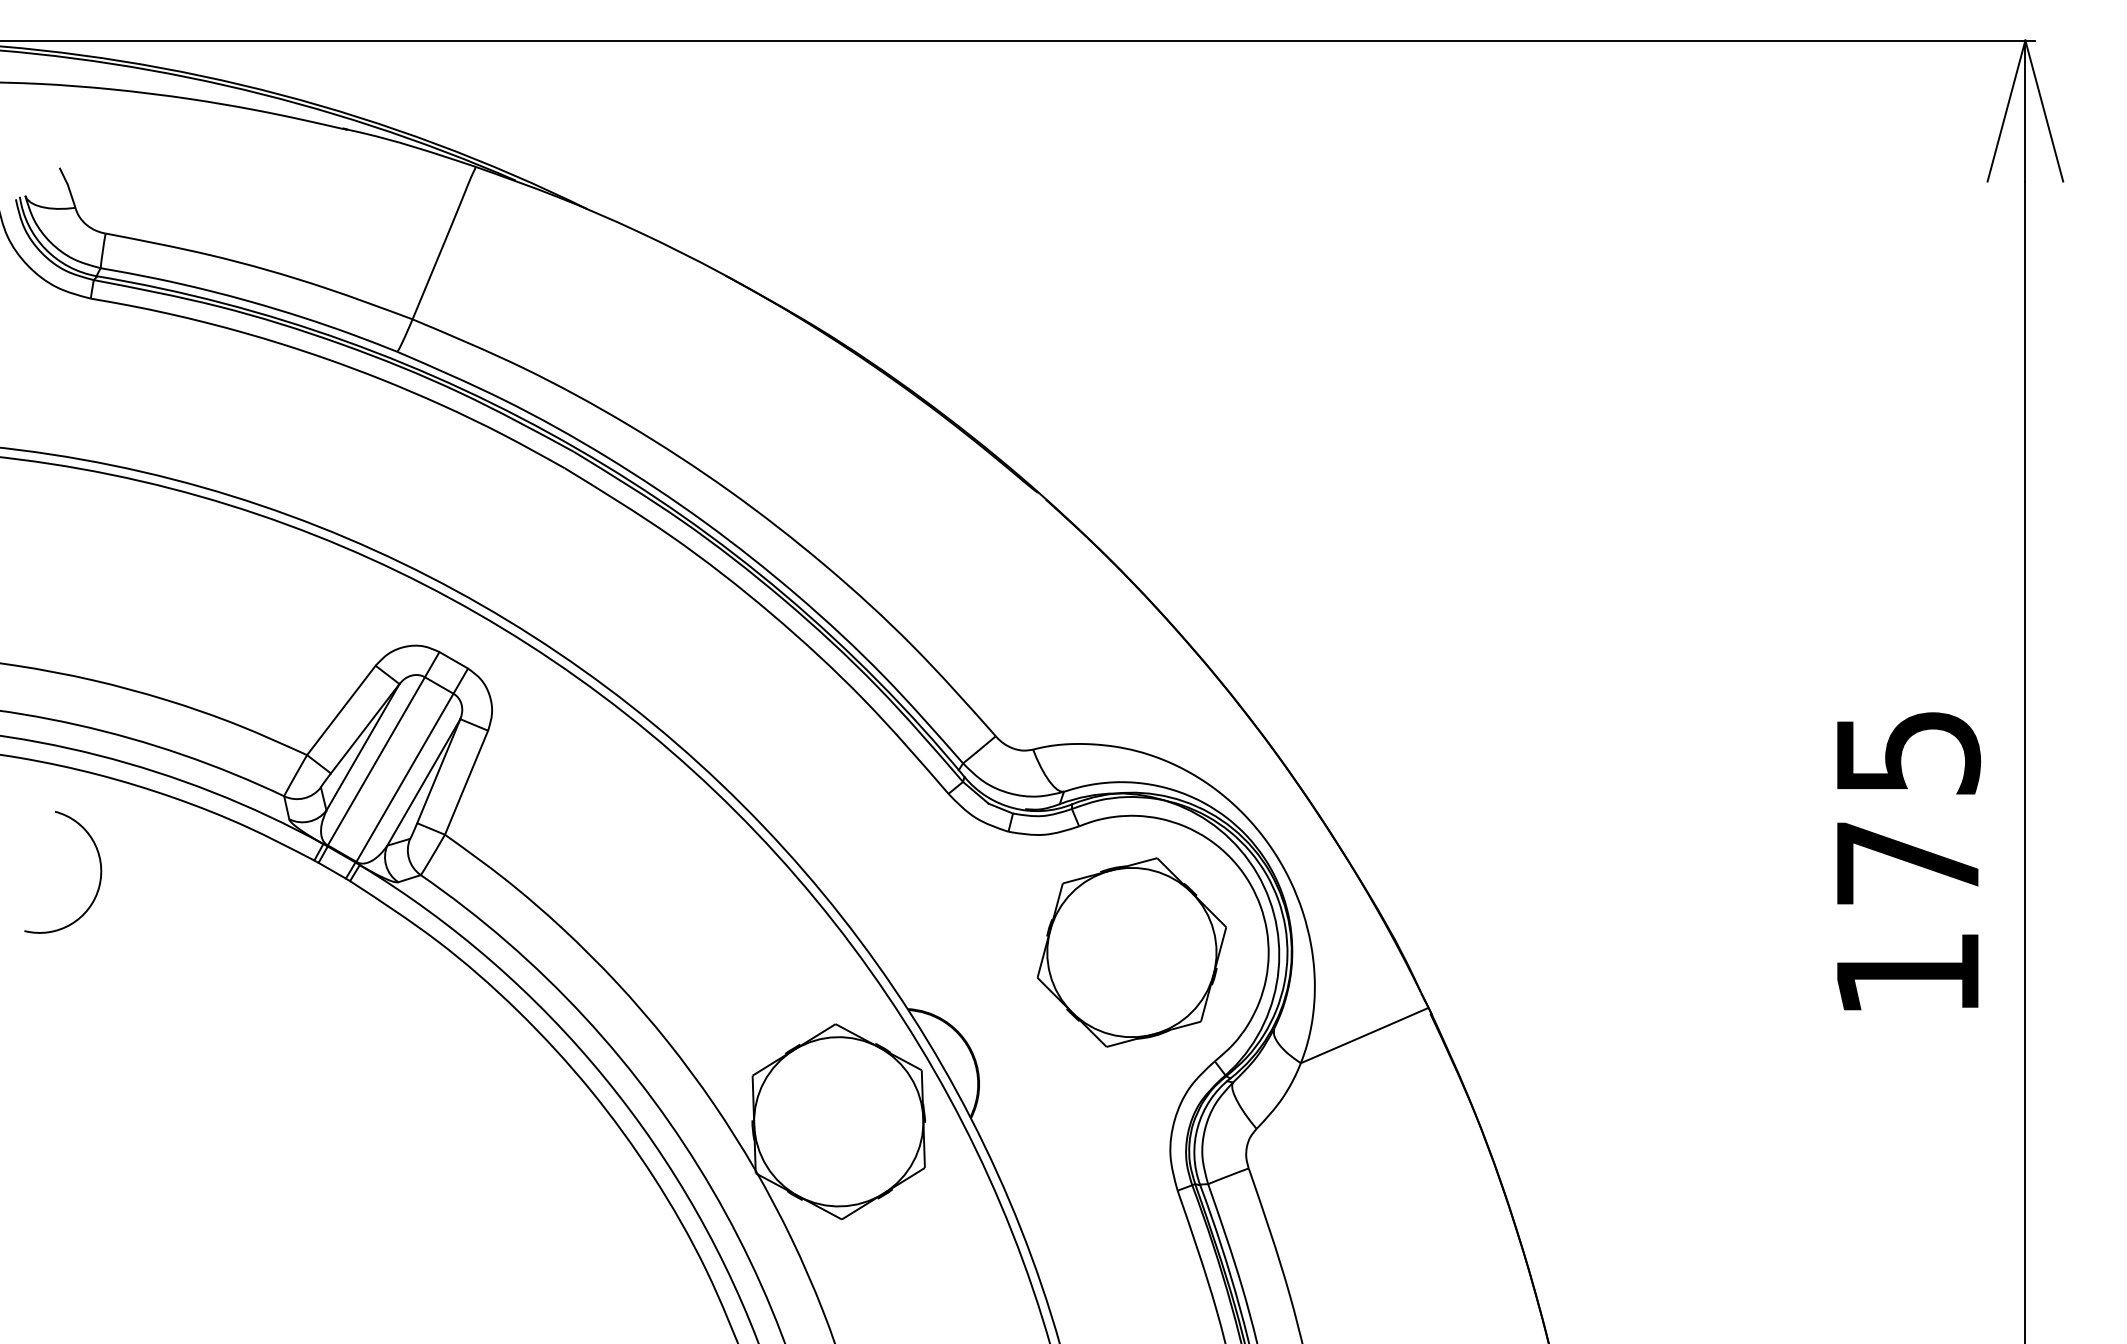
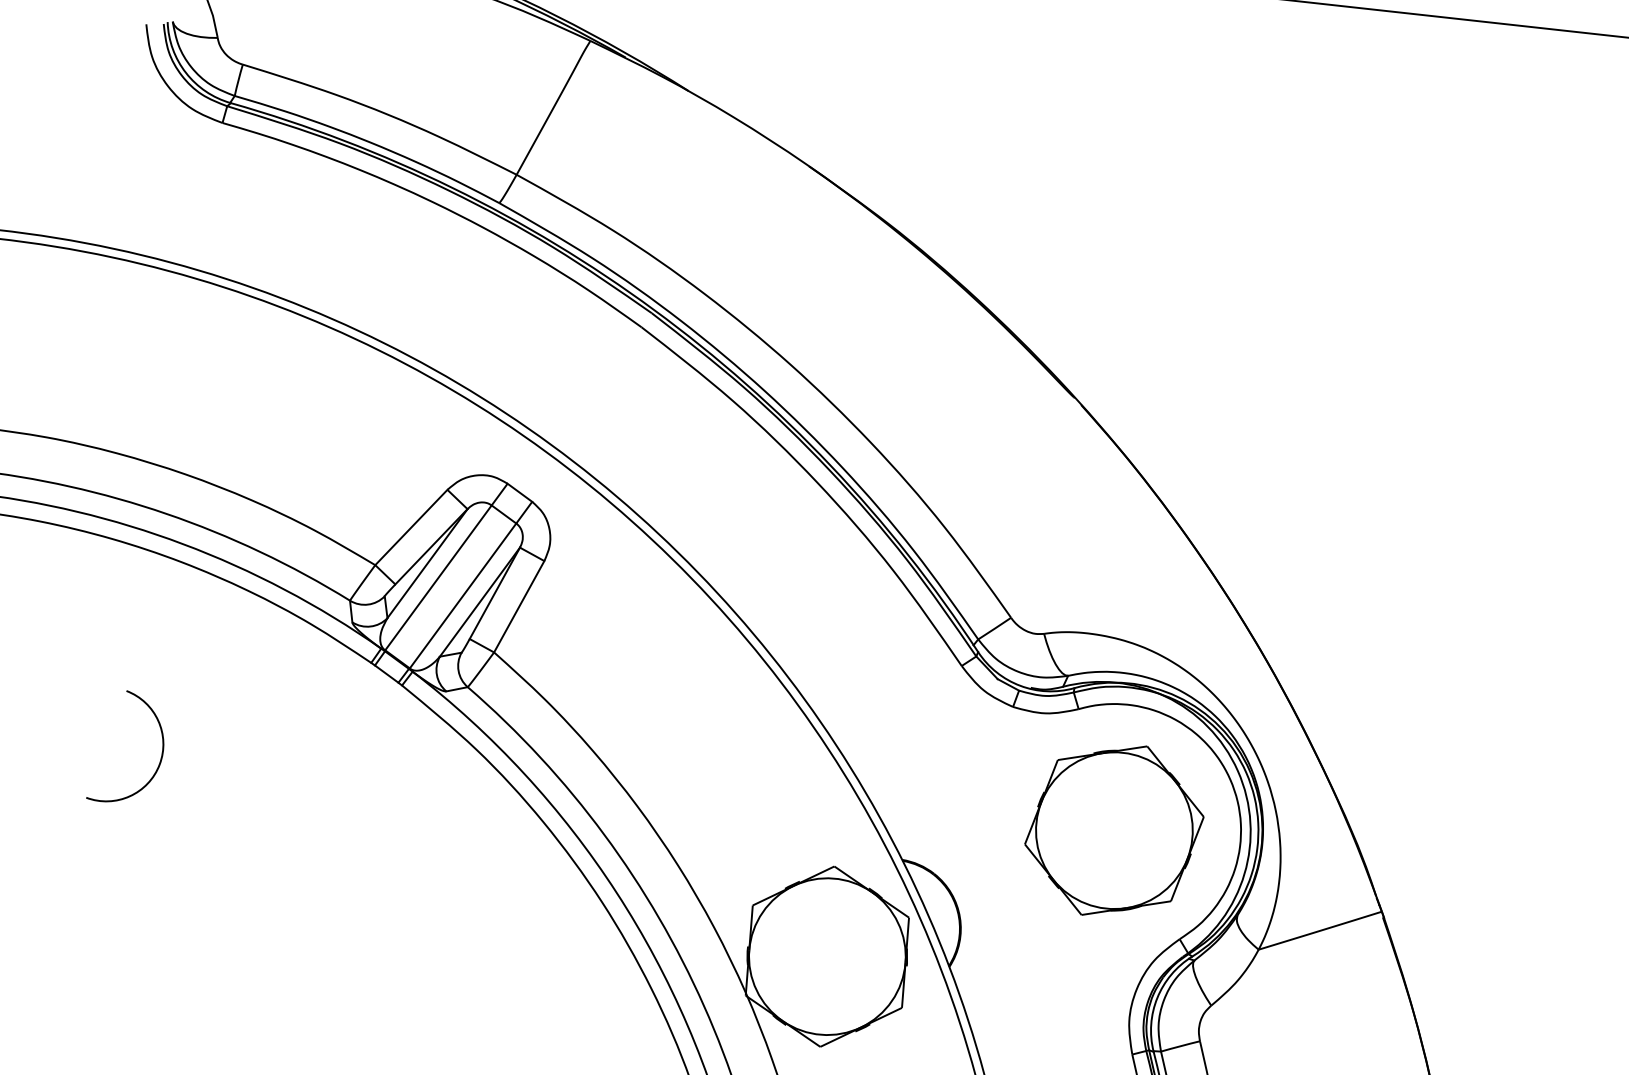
arc: (99, 878) -> (160, 757), moved

